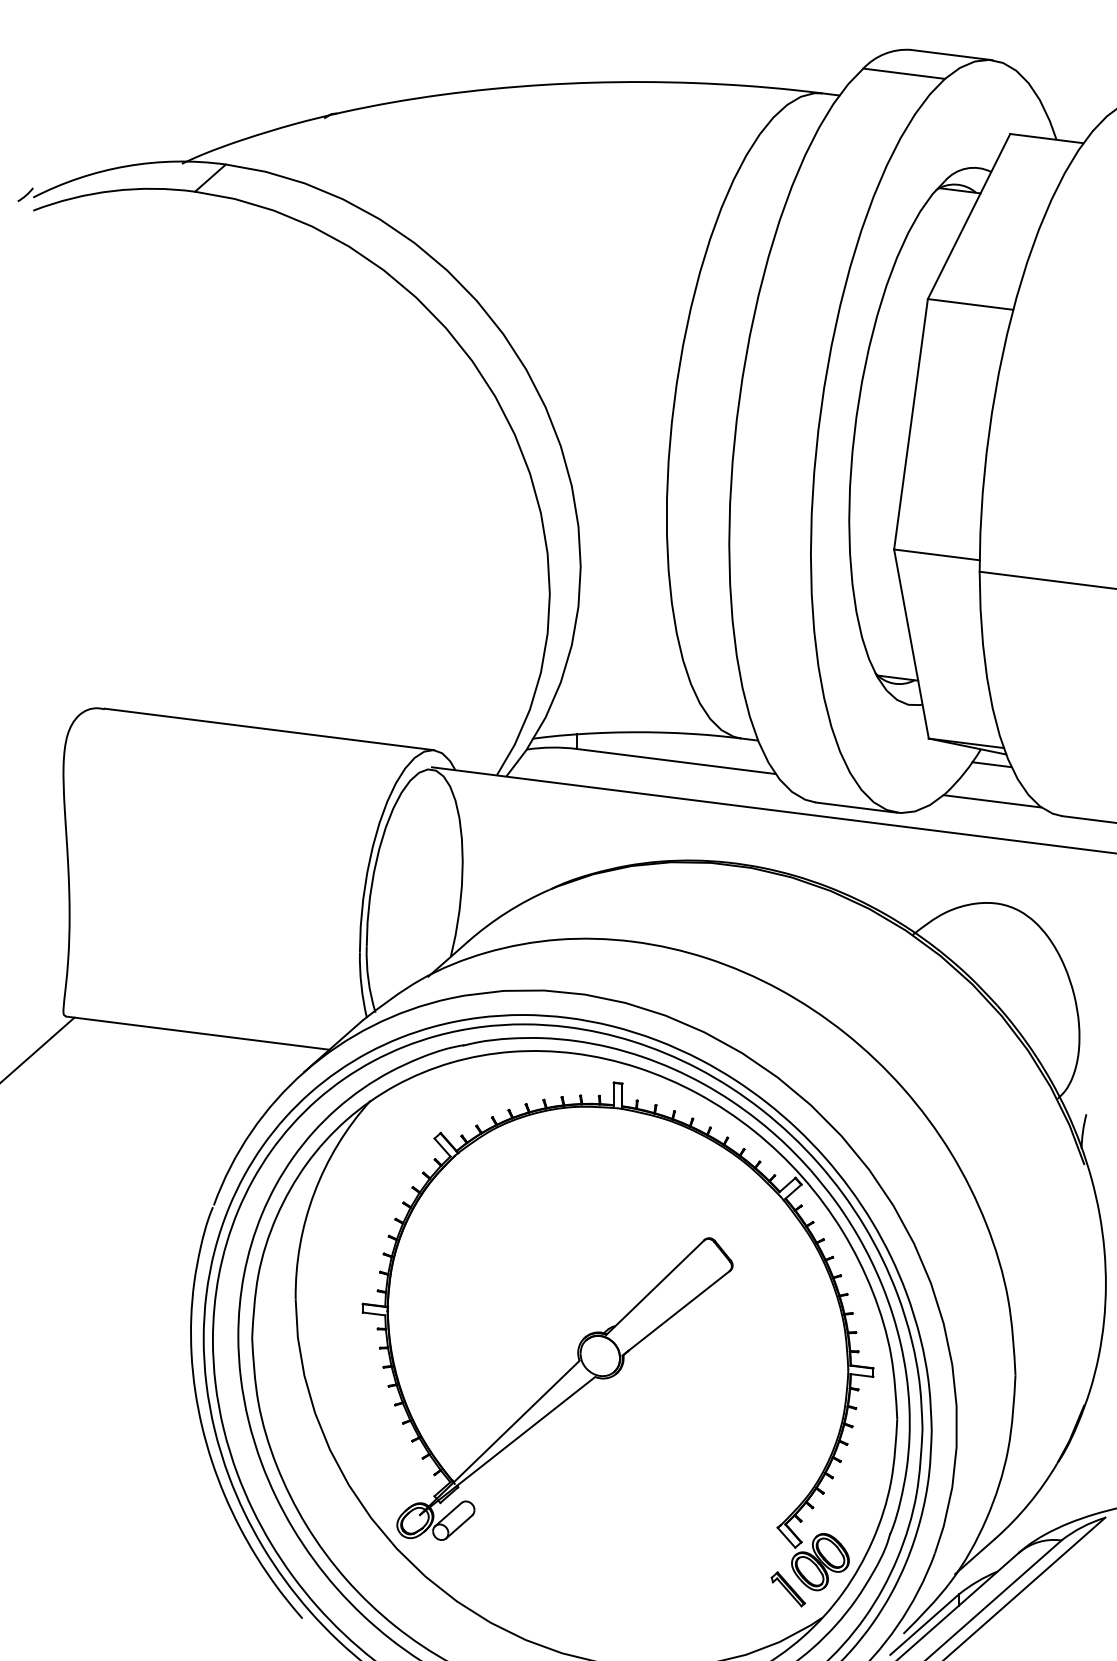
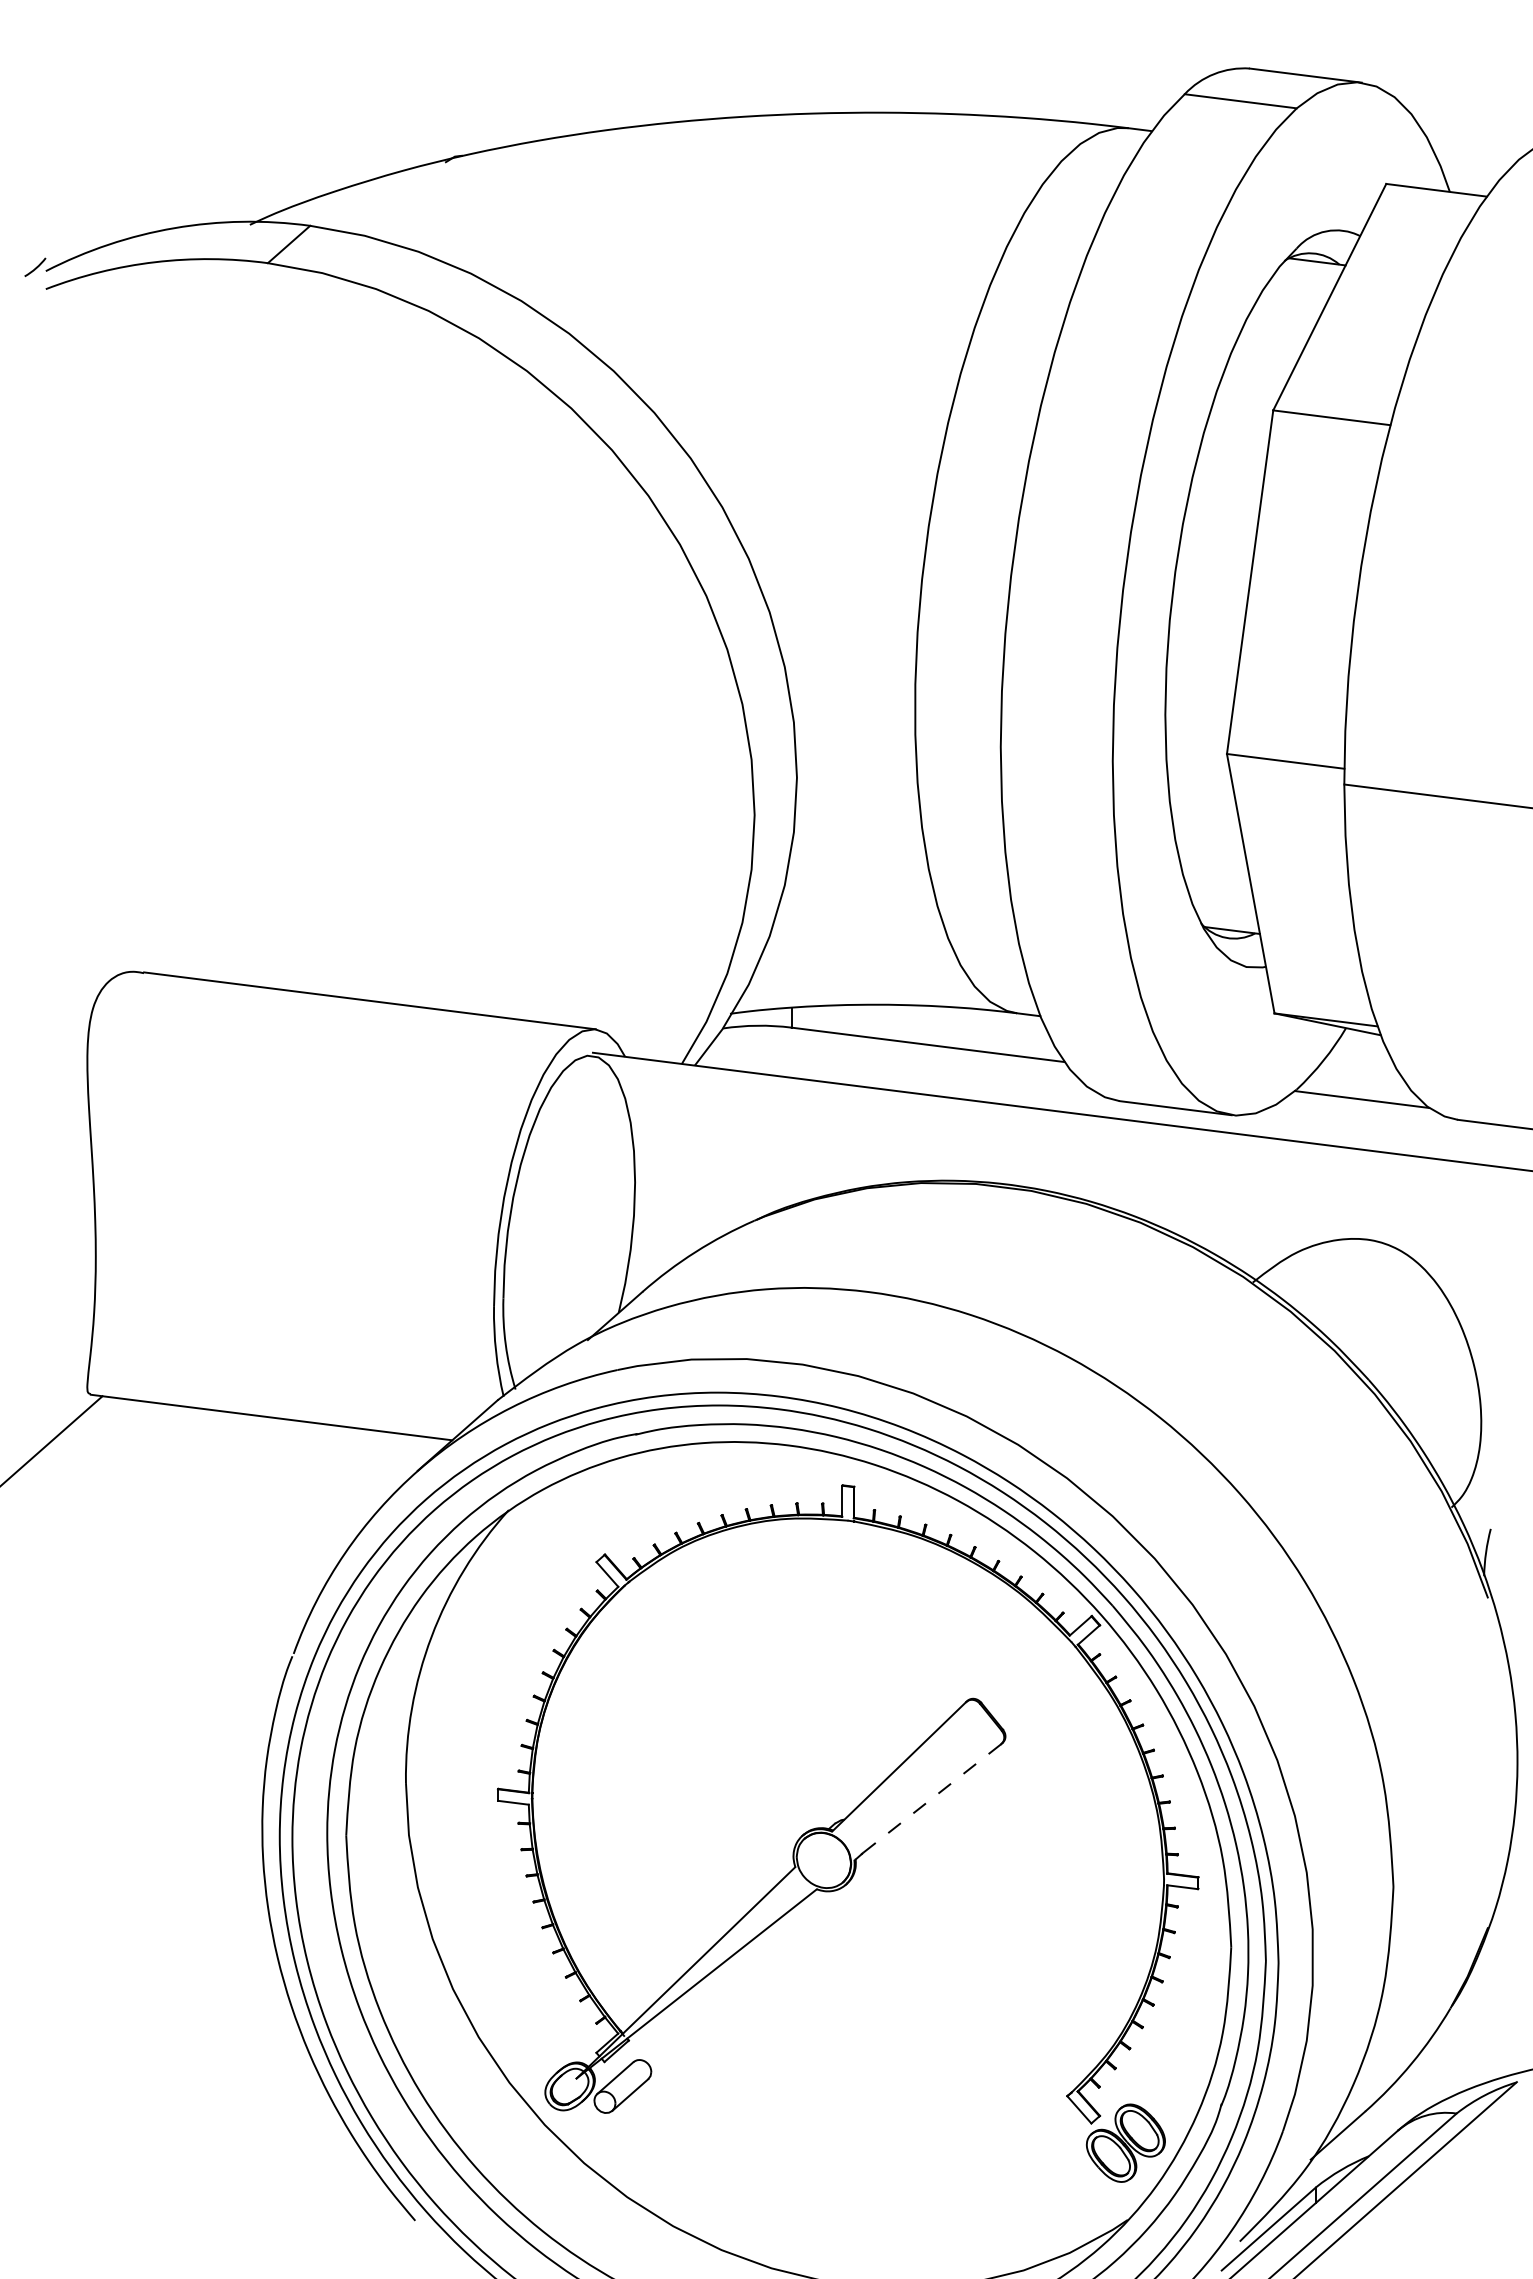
line: (992, 764) -> (1361, 1048), removed
line: (675, 1313) -> (927, 1802), solid -> dashed
part: (788, 1589) -> (1081, 2180), removed

